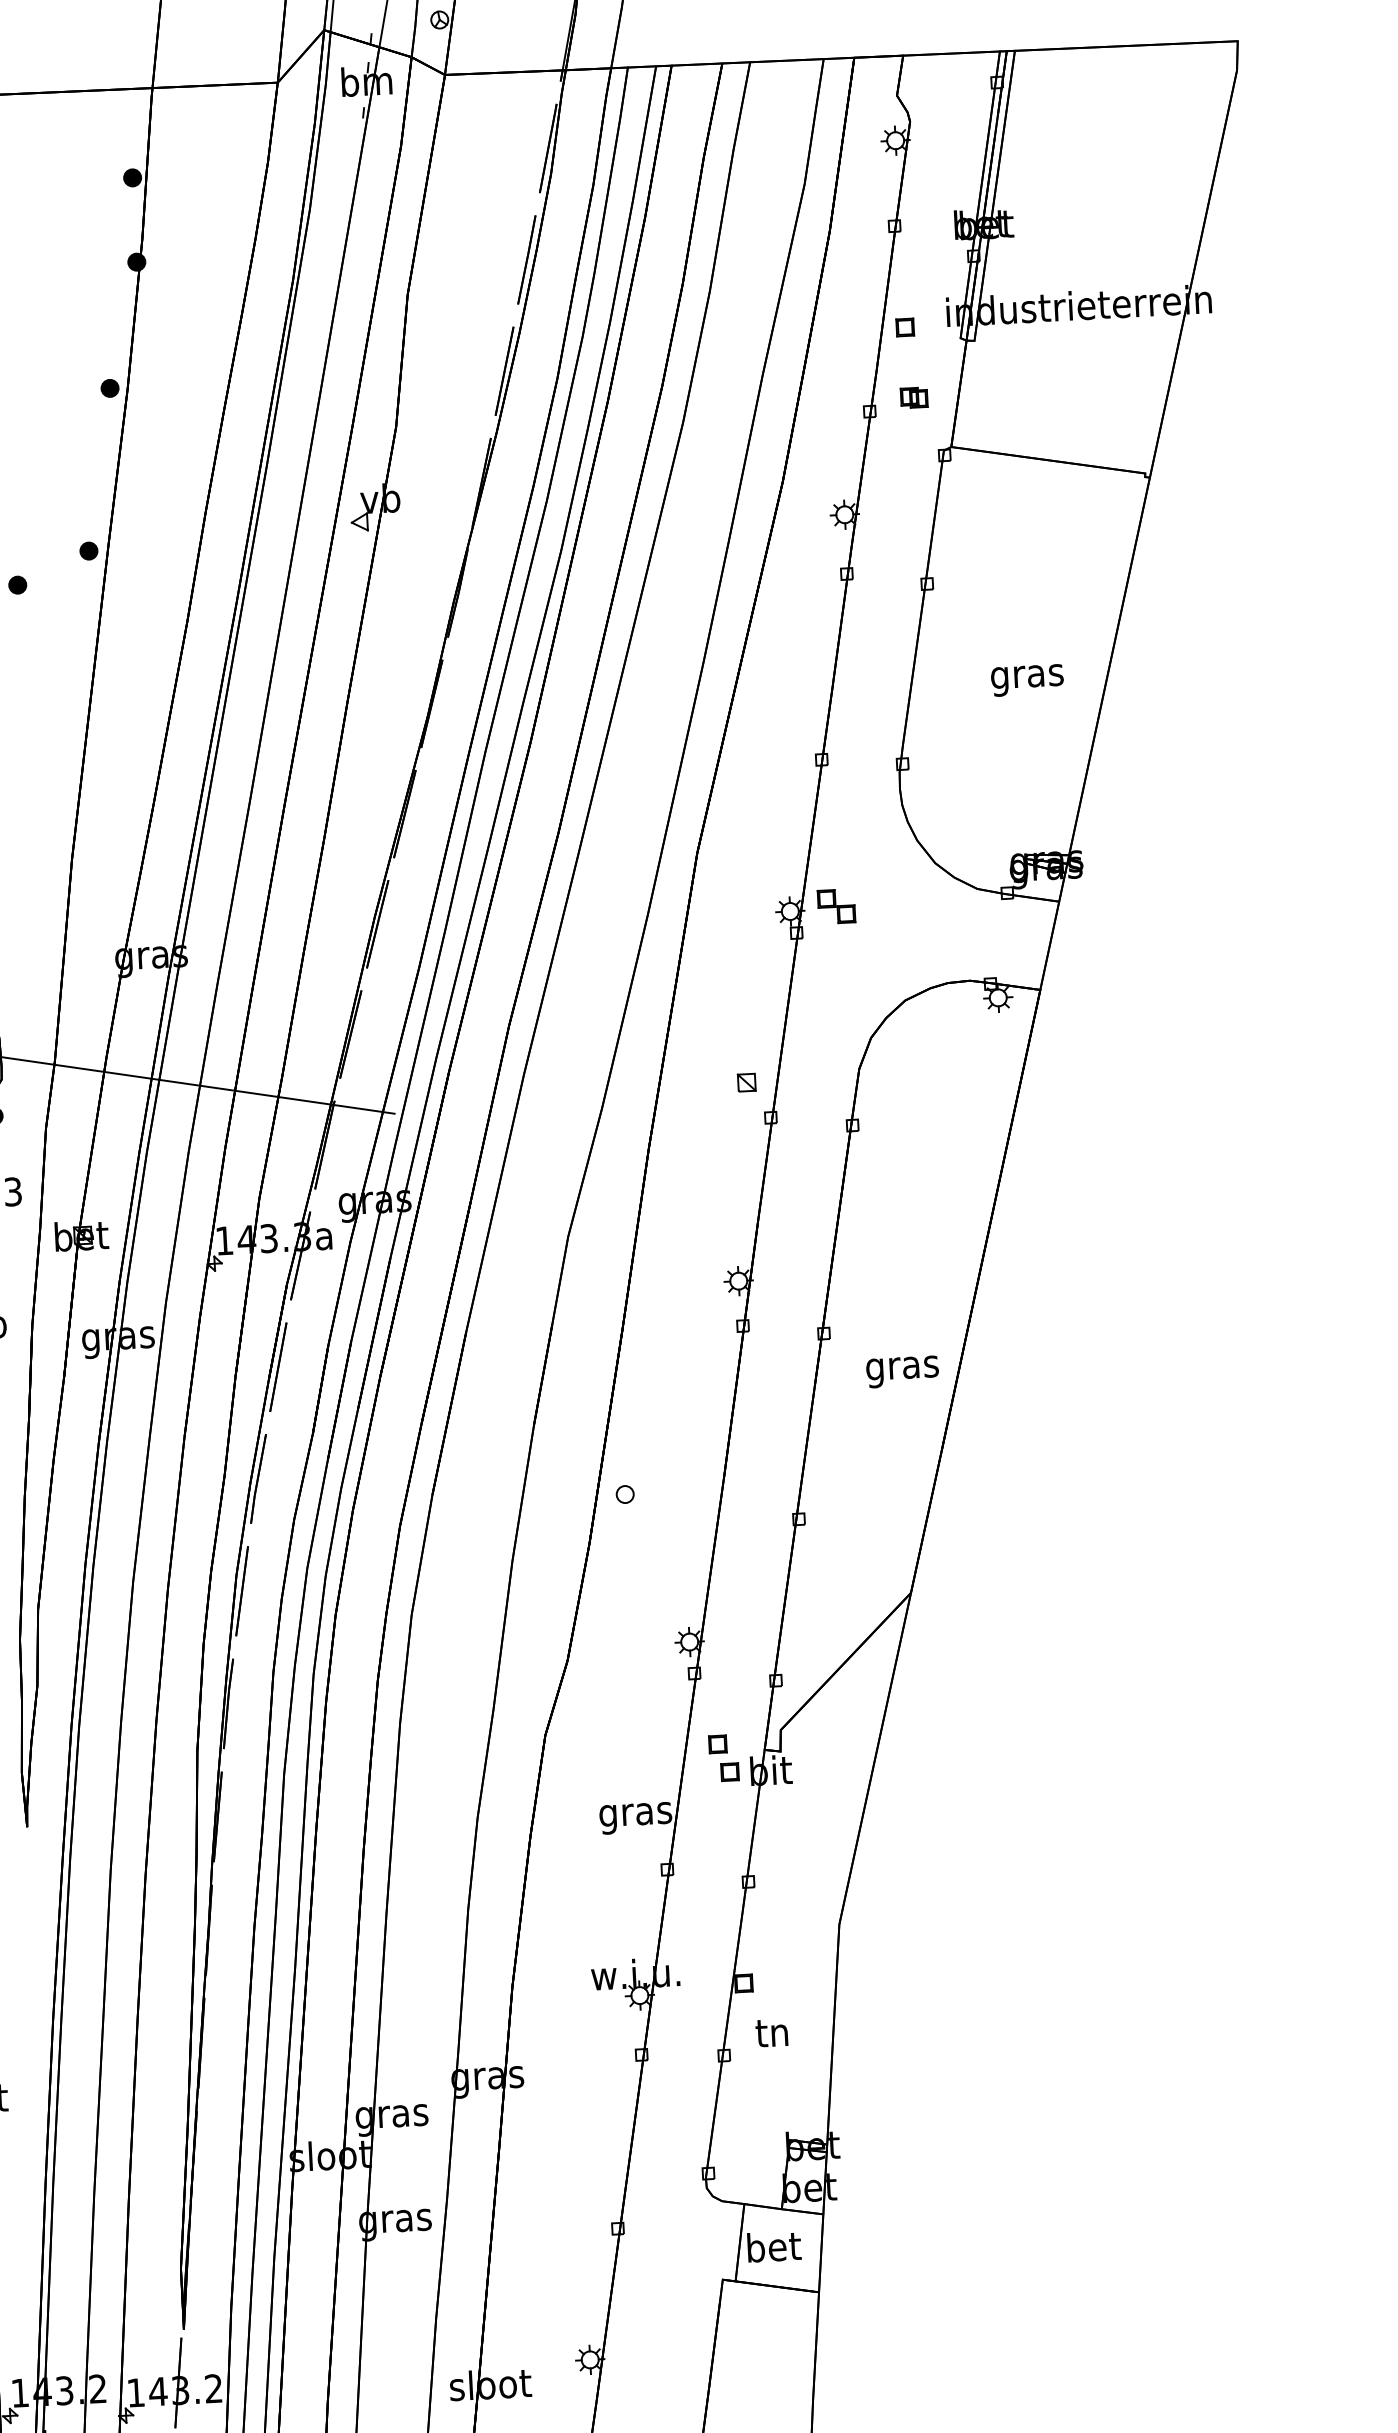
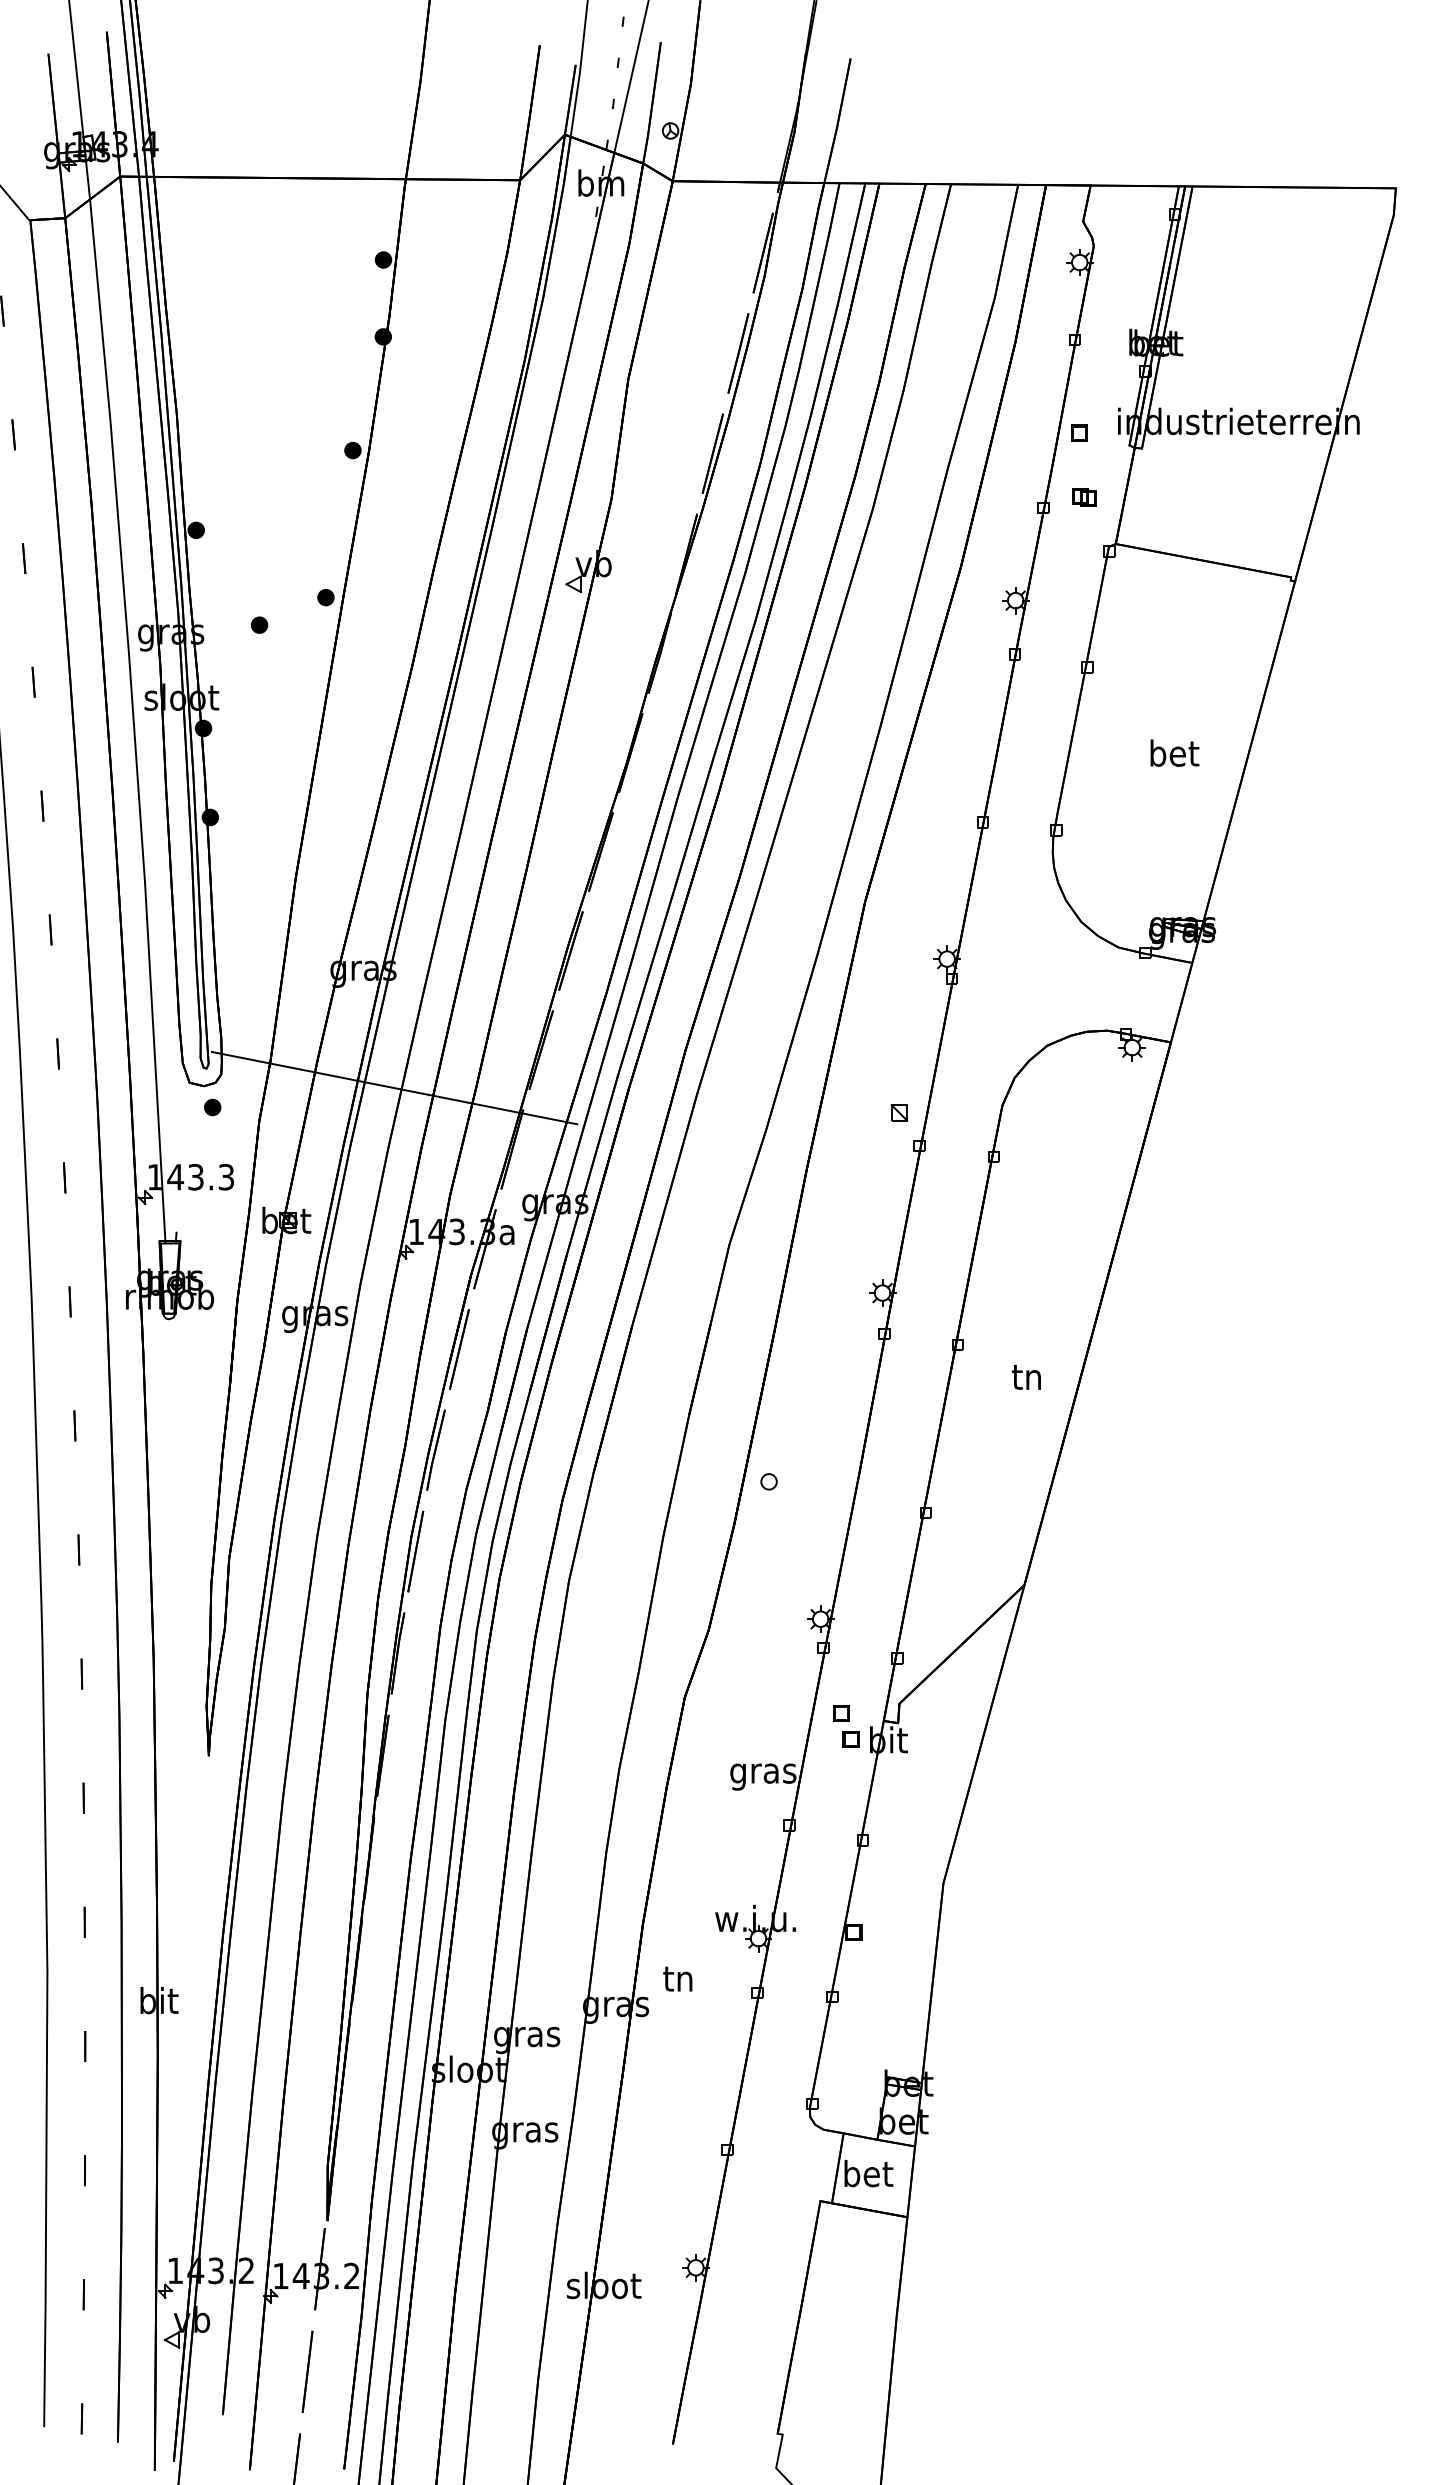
text: (1027, 676) -> (1174, 756), gras -> bet
part: (836, 906) -> (989, 956), removed
text: (902, 1369) -> (1027, 1381), gras -> tn
text: (771, 2032) -> (677, 1978), moved

